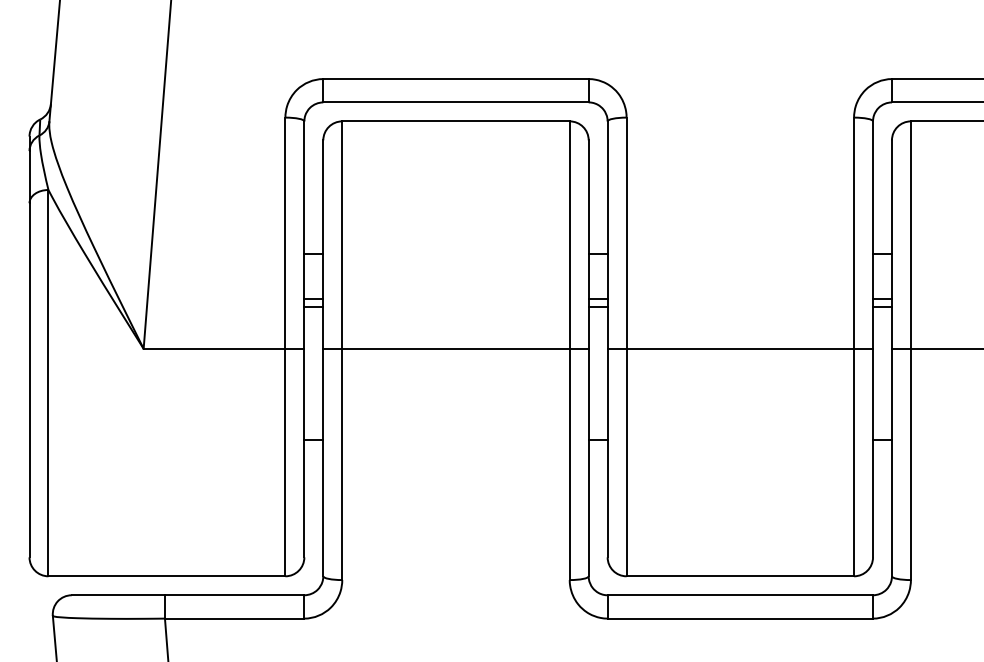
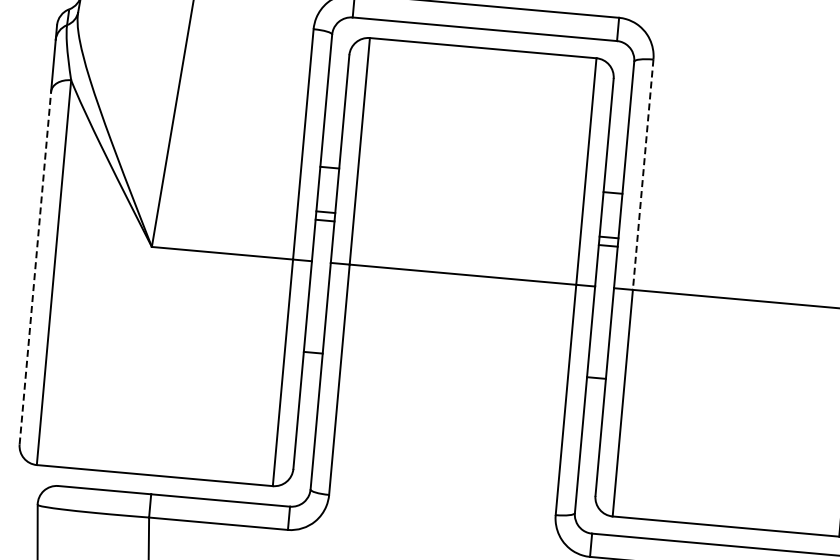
line: (626, 233) -> (643, 174), solid -> dashed
line: (29, 379) -> (35, 267), solid -> dashed

